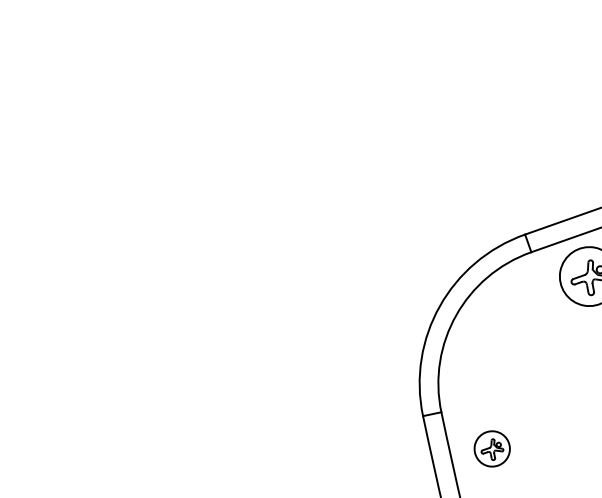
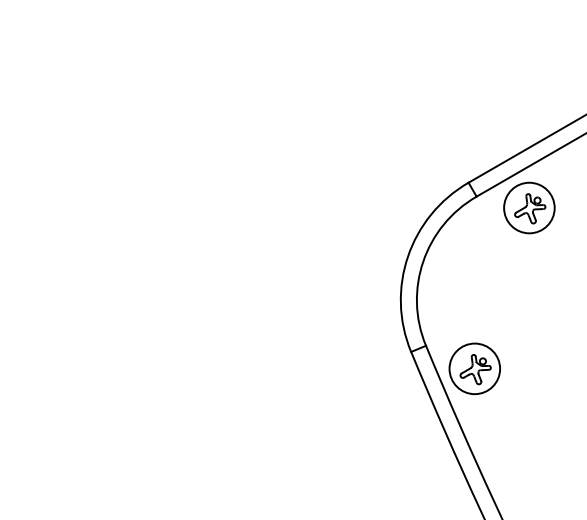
part: (492, 448) -> (474, 368), size x1.67

